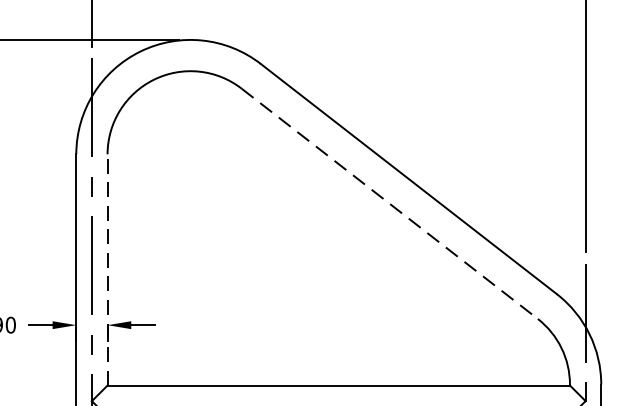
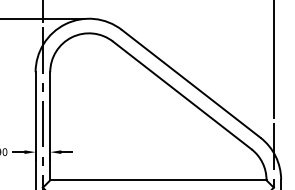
line: (390, 204) -> (182, 95), dashed -> solid
line: (108, 268) -> (50, 125), dashed -> solid

